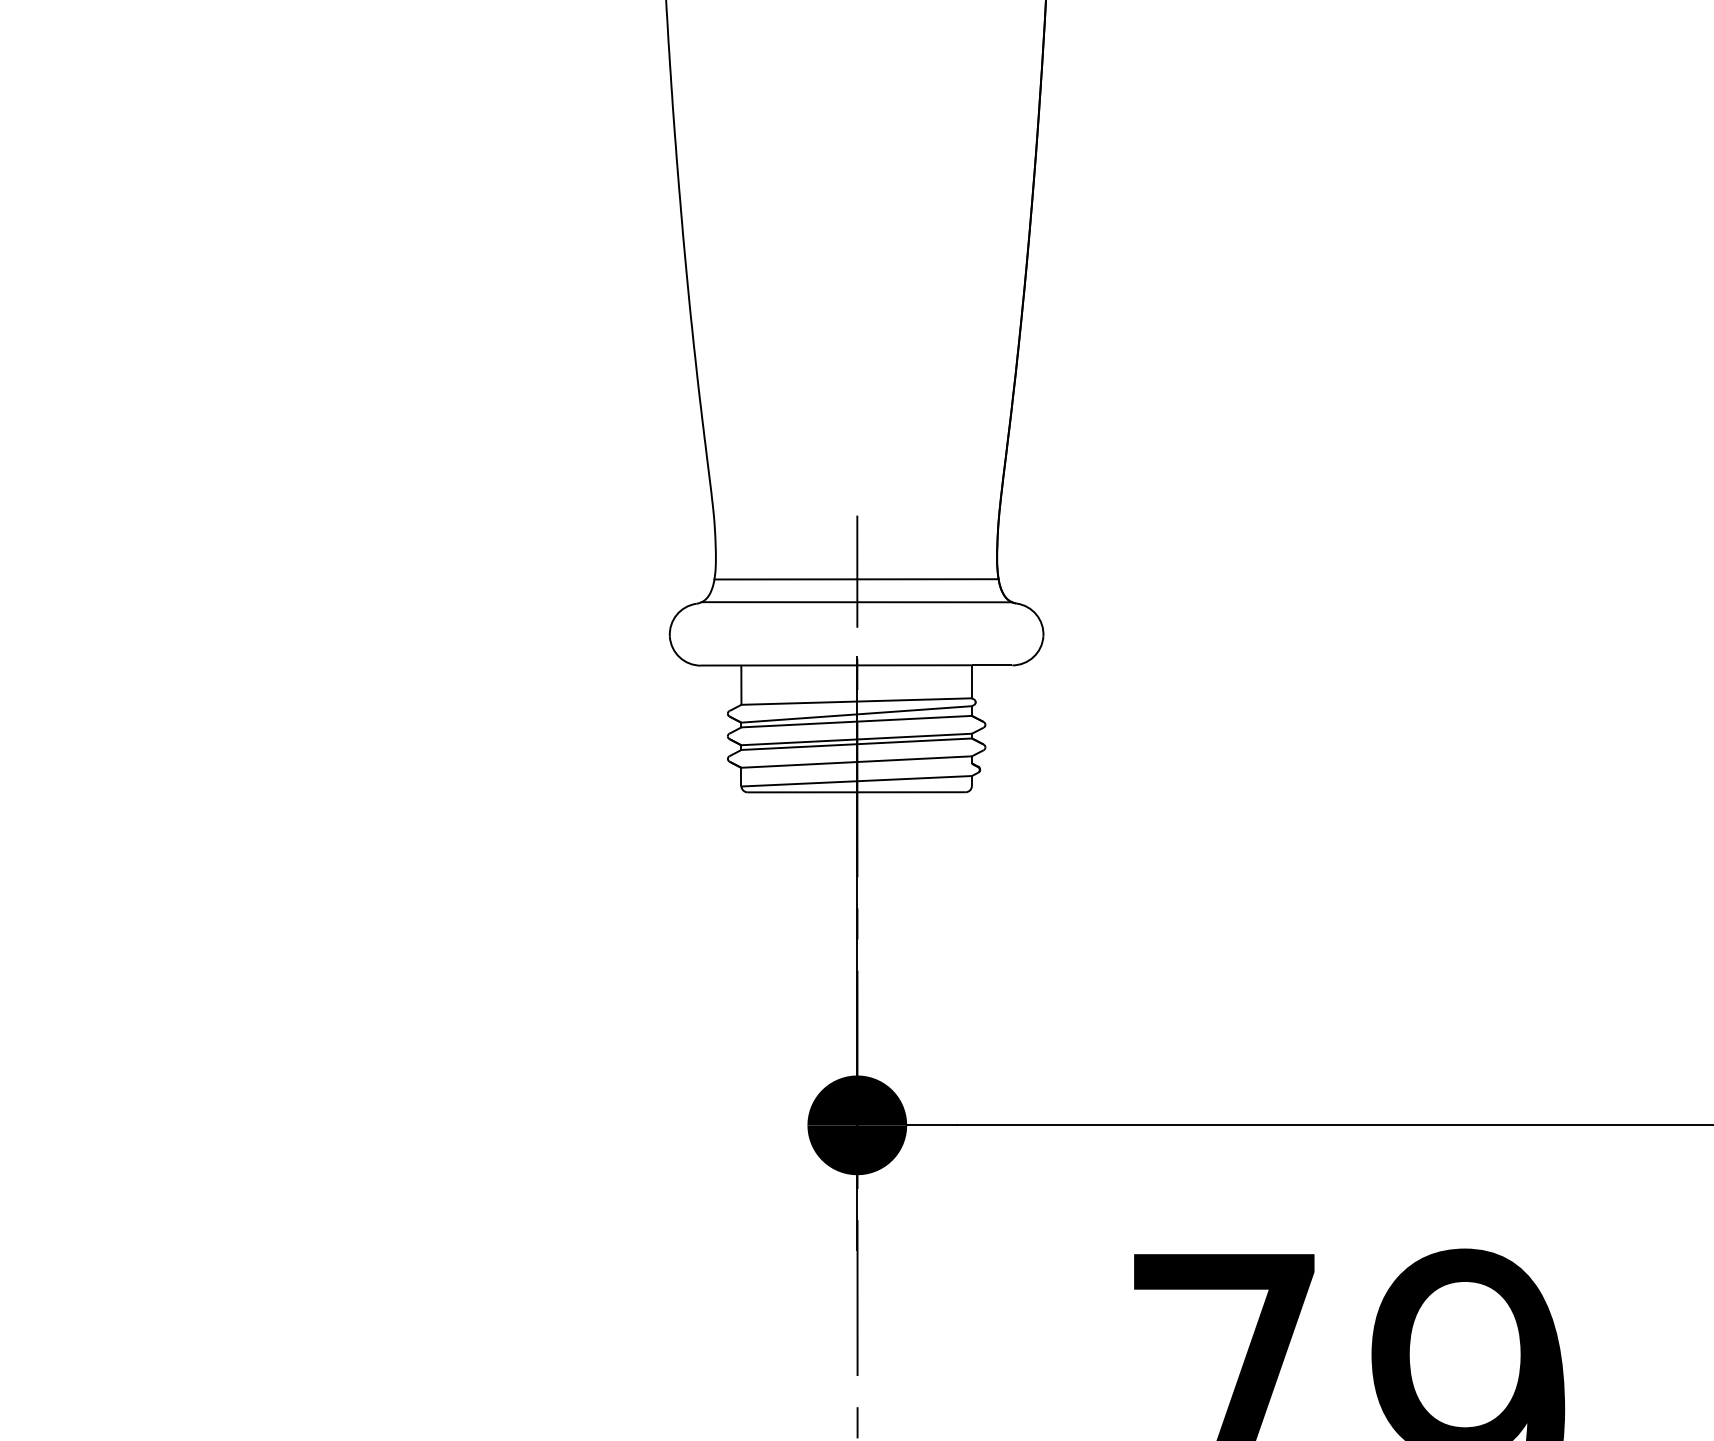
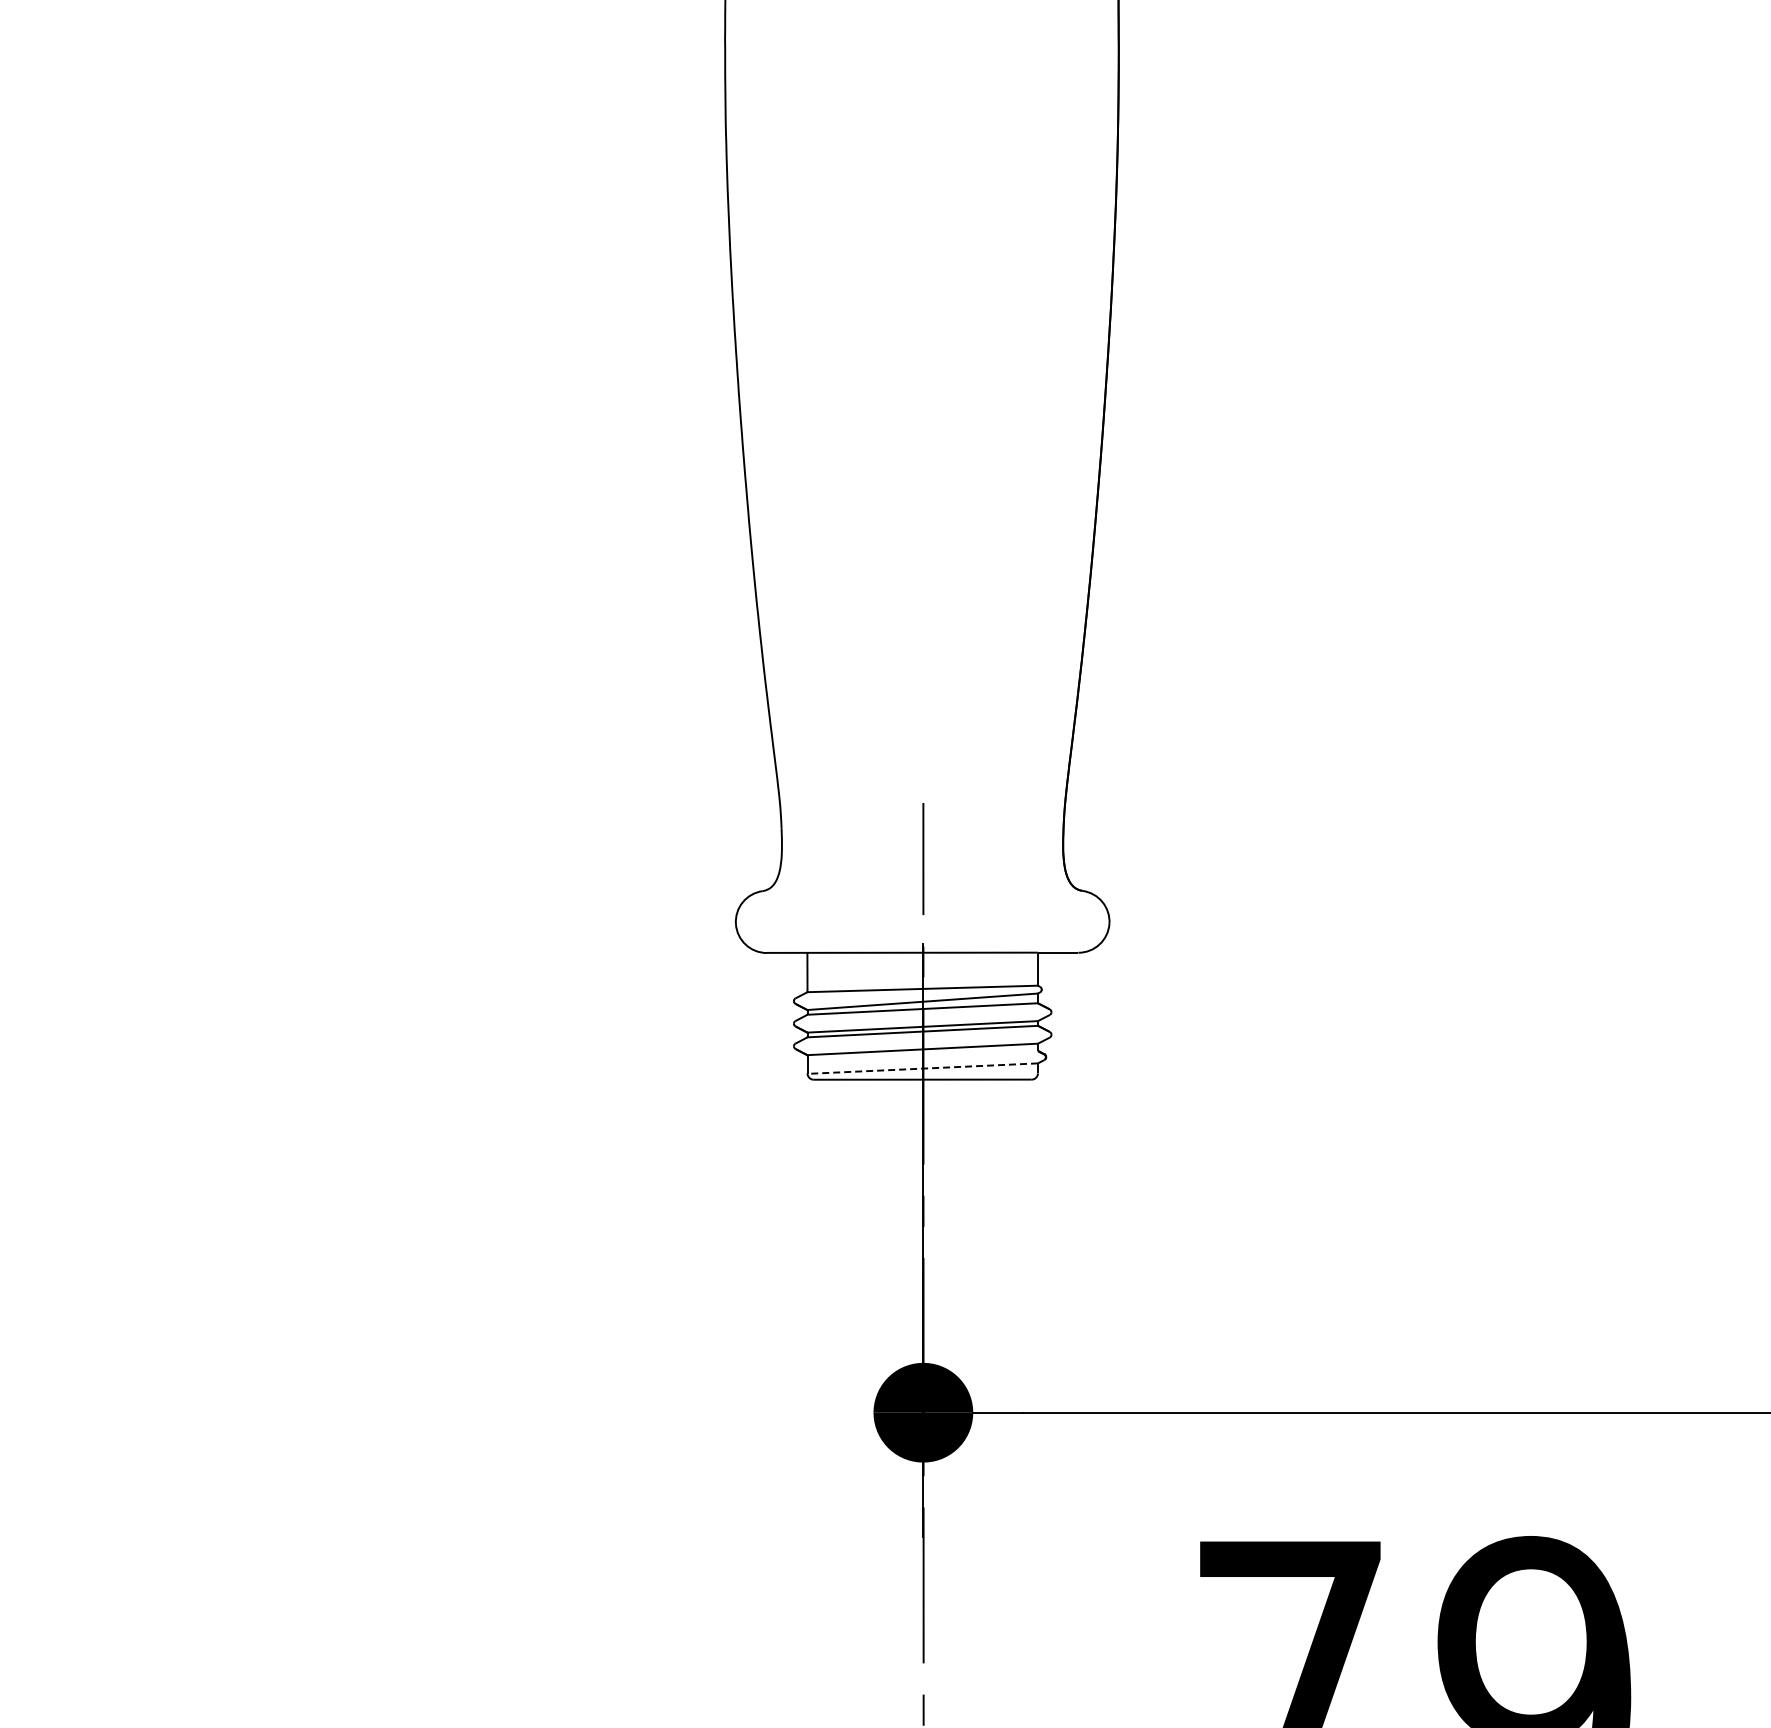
line: (856, 579) -> (922, 866), removed
line: (856, 602) -> (922, 889), removed
line: (856, 781) -> (922, 1068), solid -> dashed

